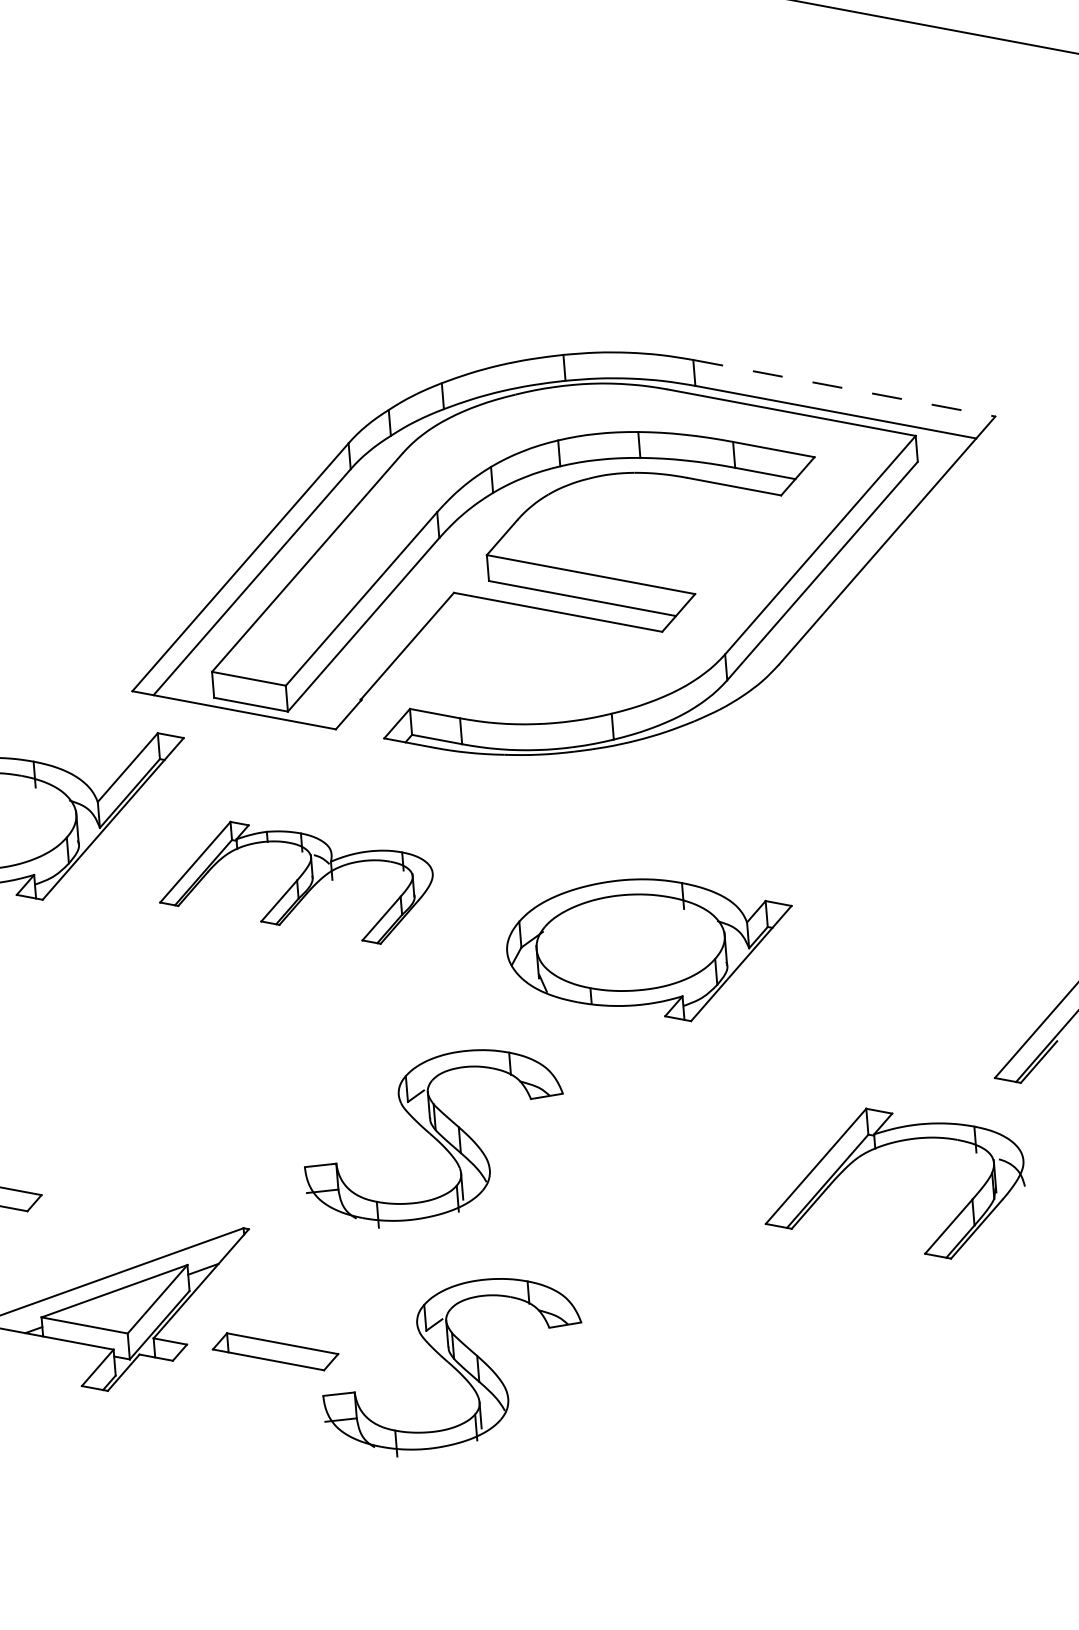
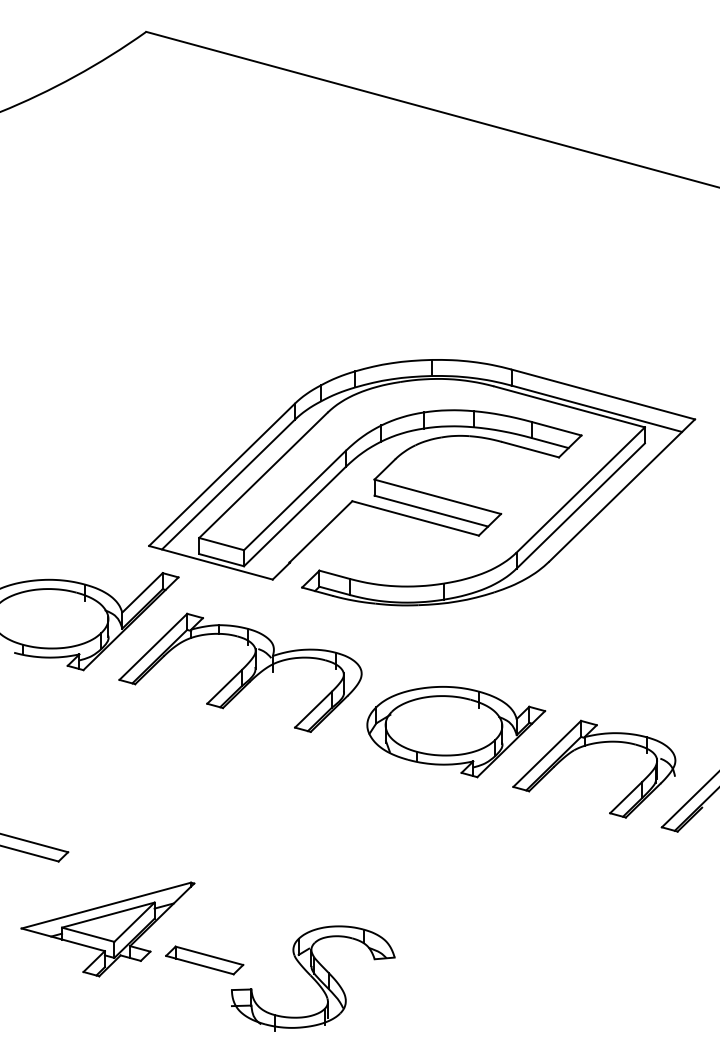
line: (844, 388) -> (603, 394), dashed -> solid
part: (295, 883) -> (240, 672), size x1.43
part: (434, 1137) -> (313, 836), removed
part: (884, 1147) -> (590, 745), moved

